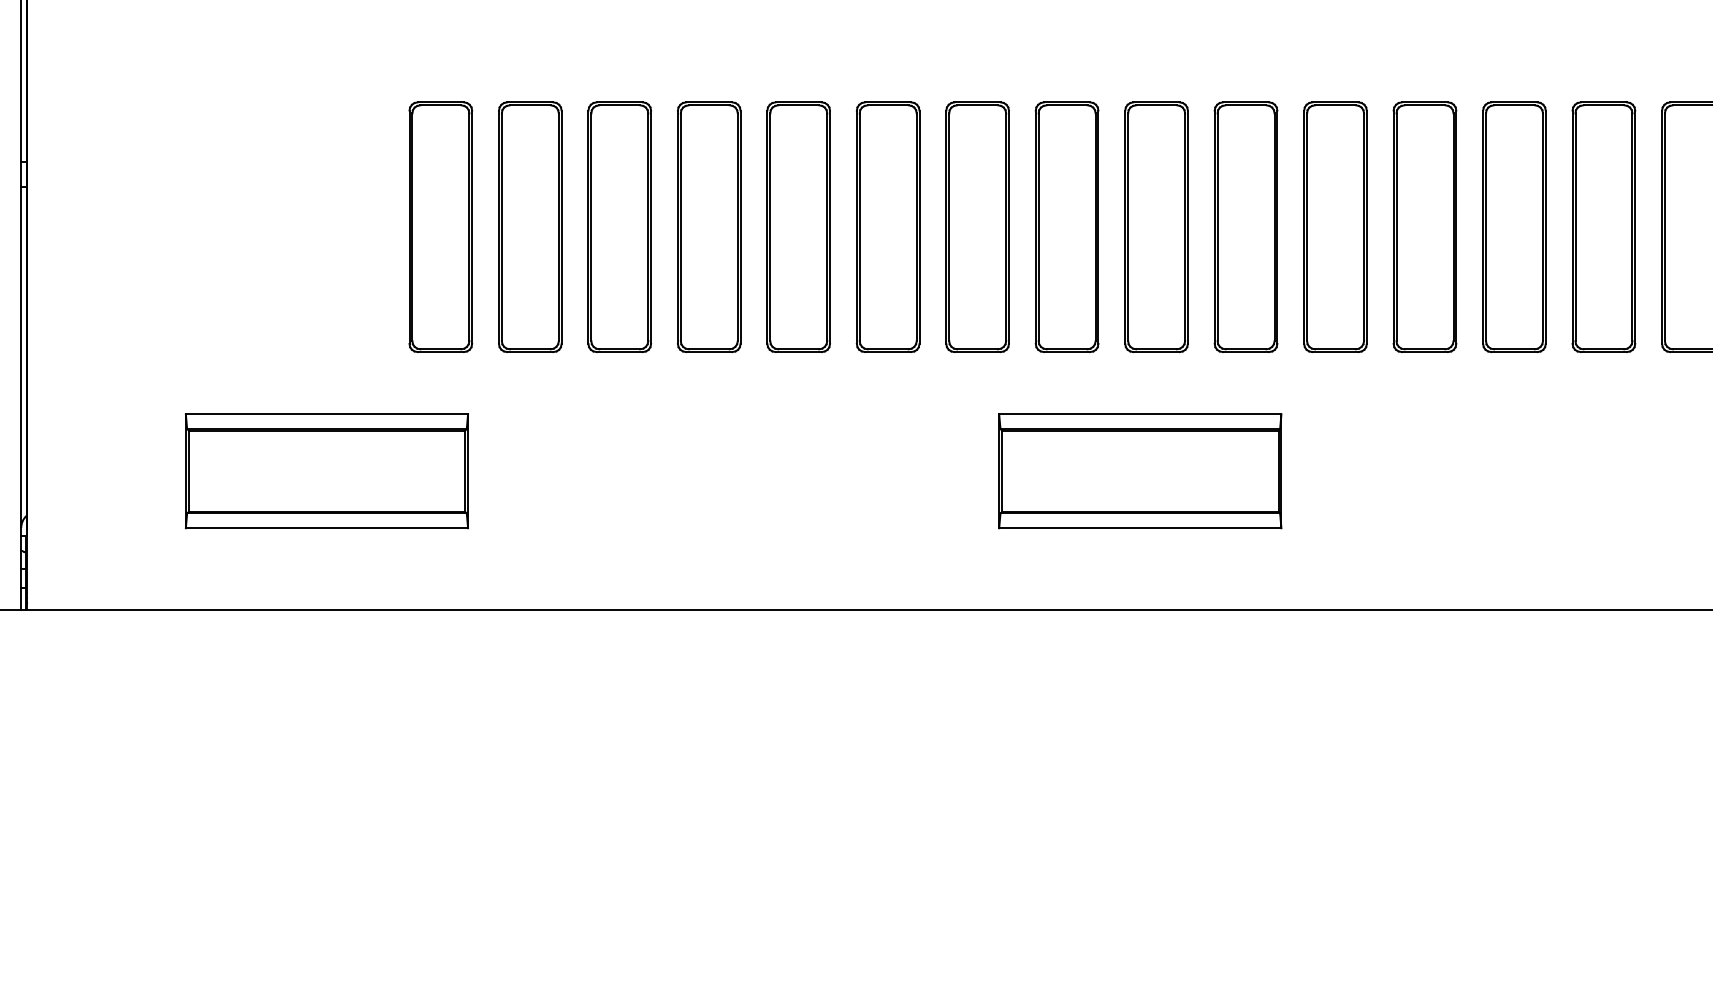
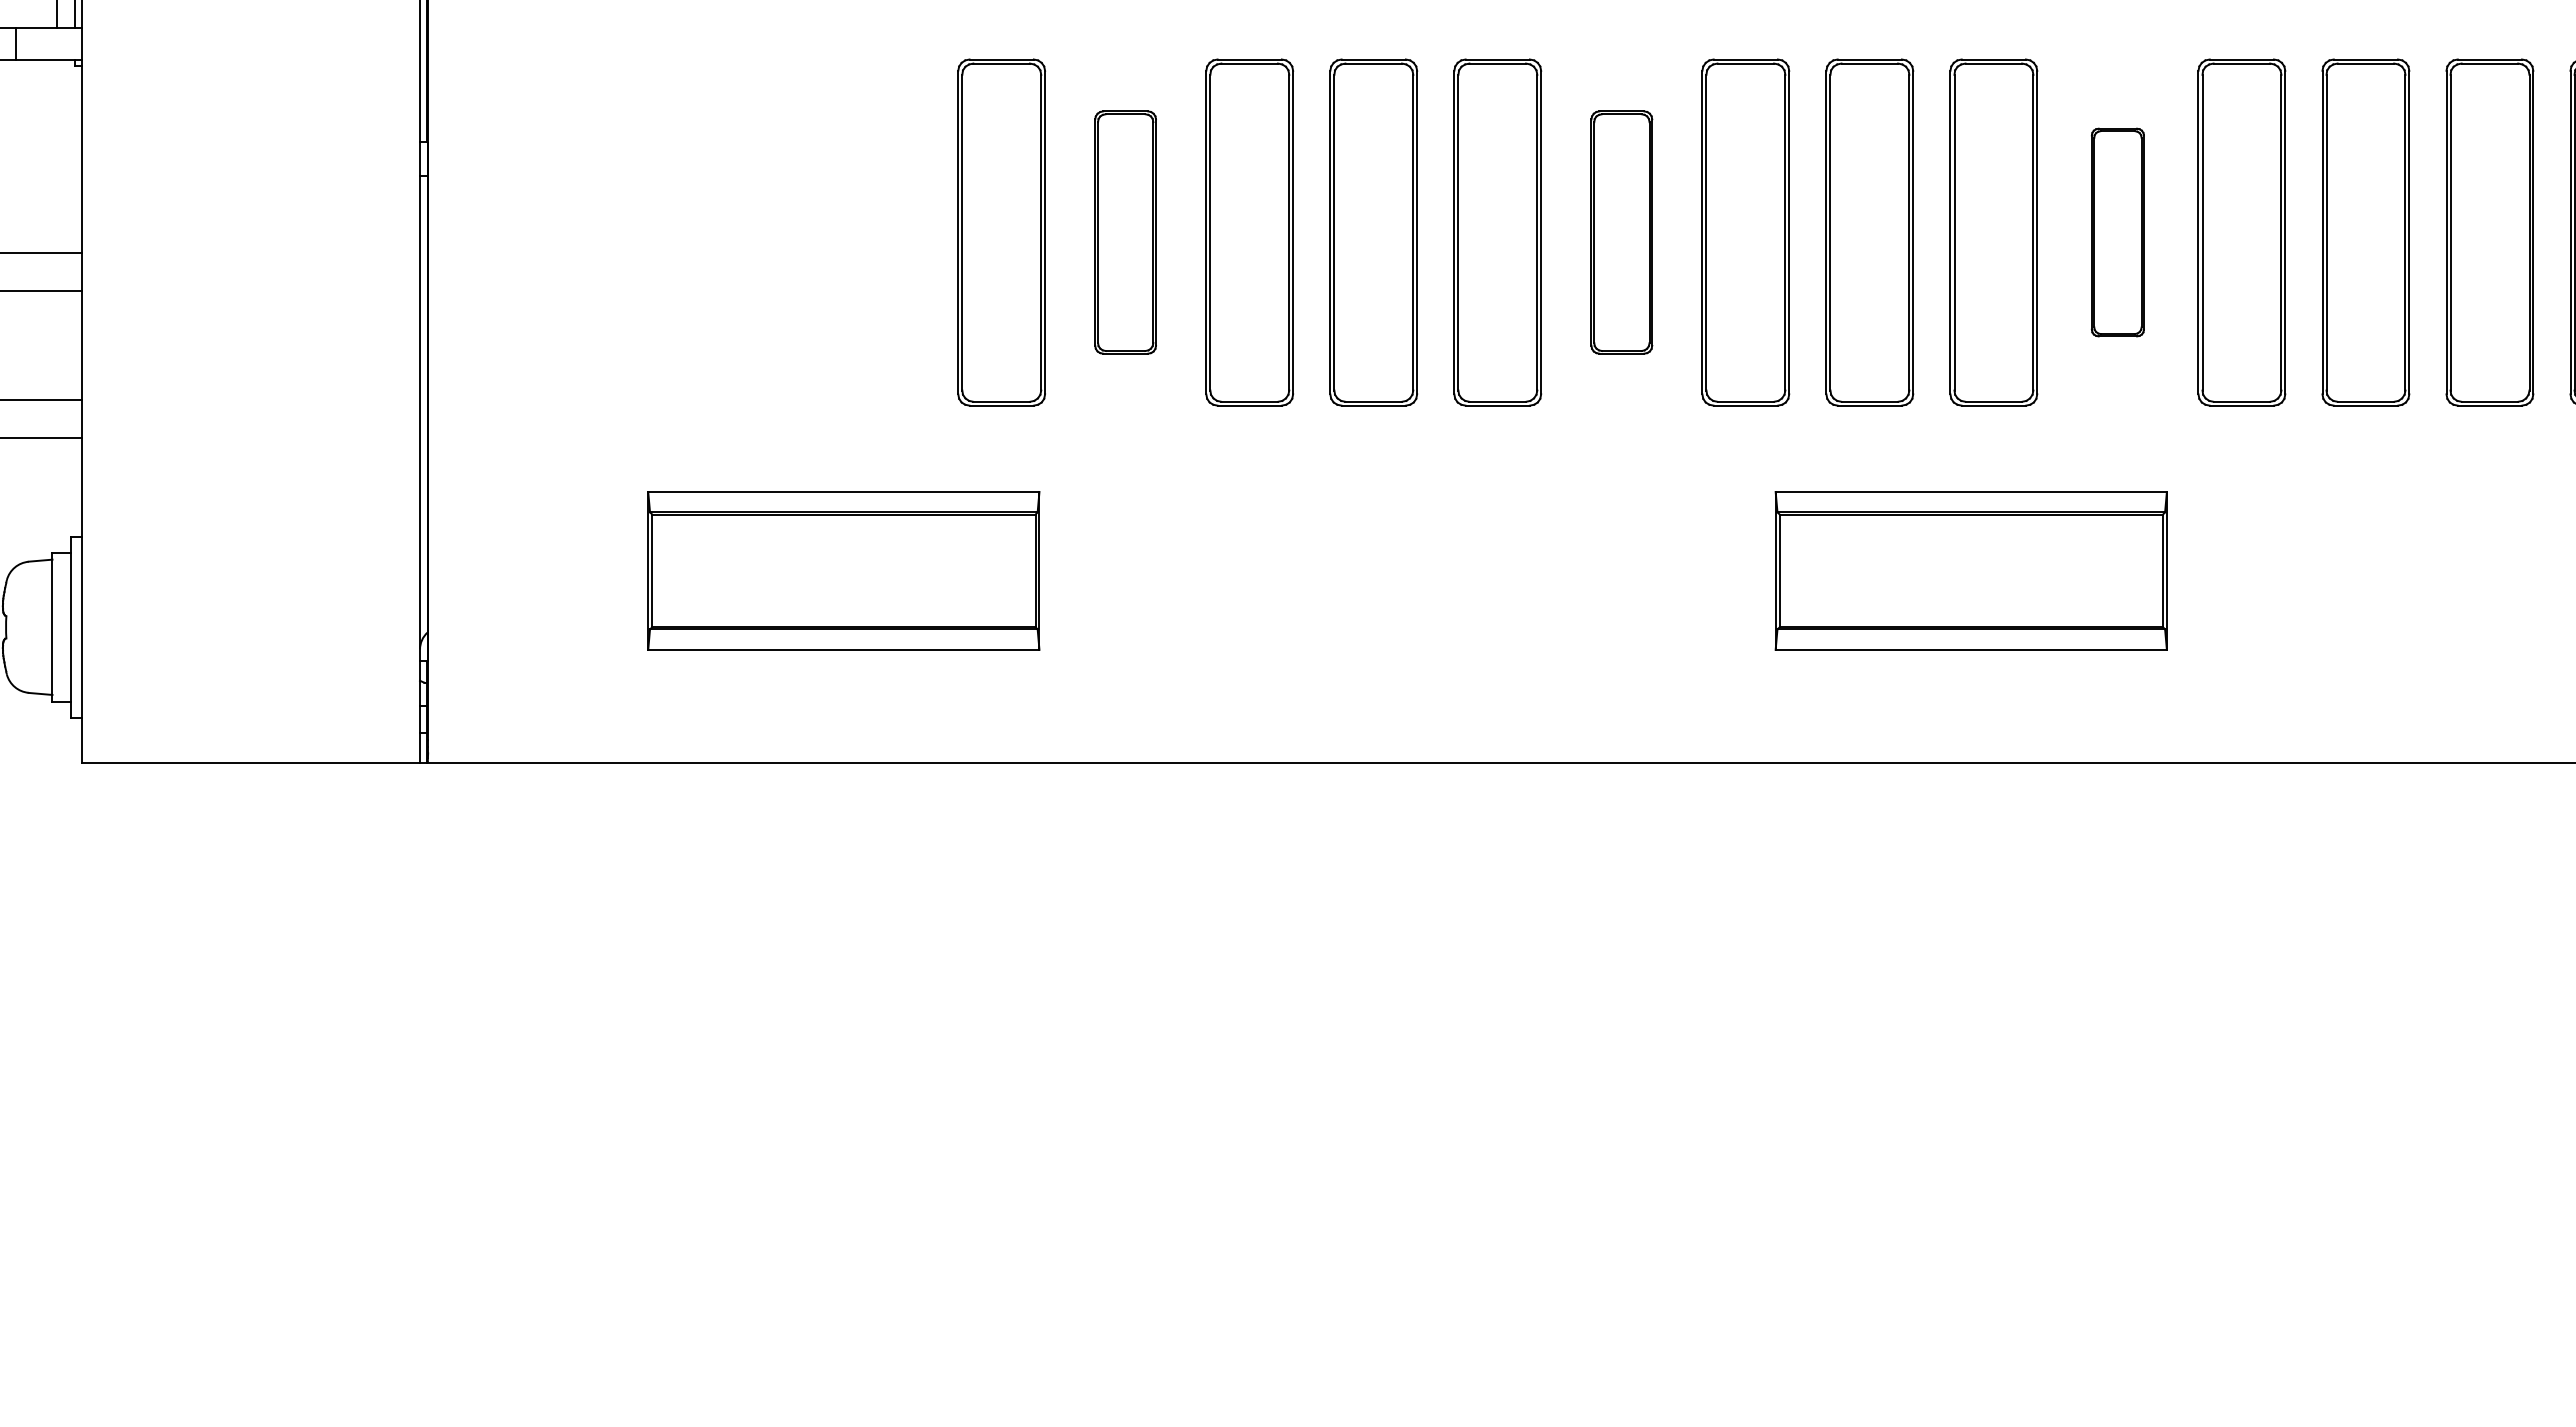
part: (530, 227) -> (1125, 232), size x0.7
part: (887, 227) -> (1621, 232), size x0.7
part: (1245, 227) -> (2117, 232), size x0.6

